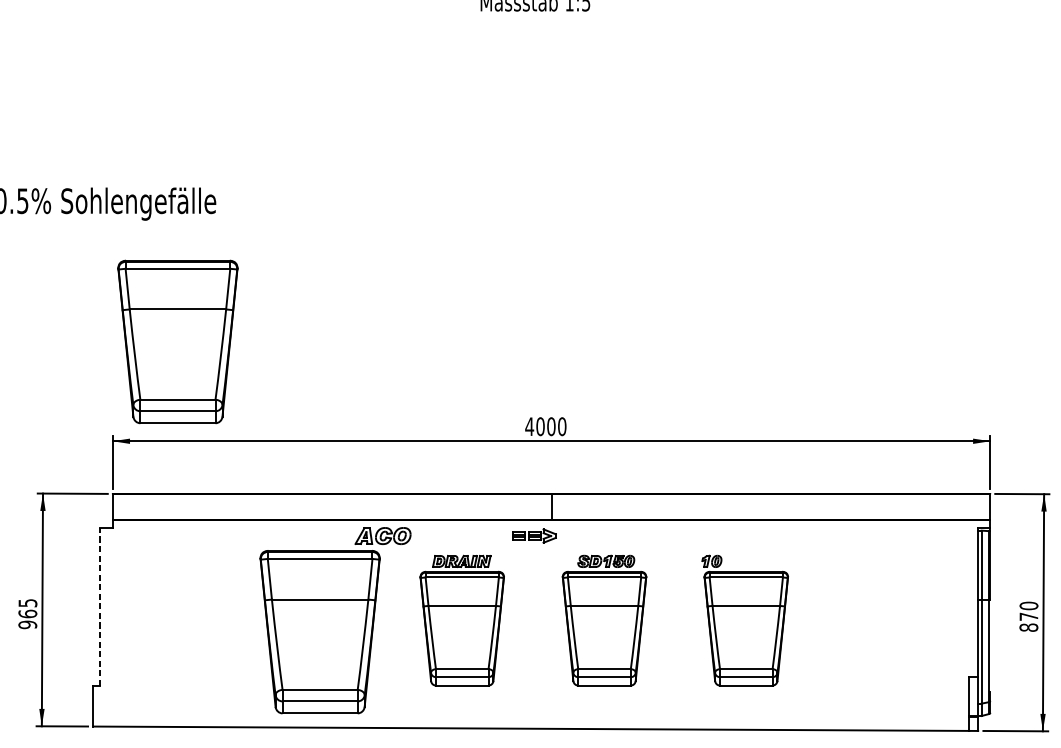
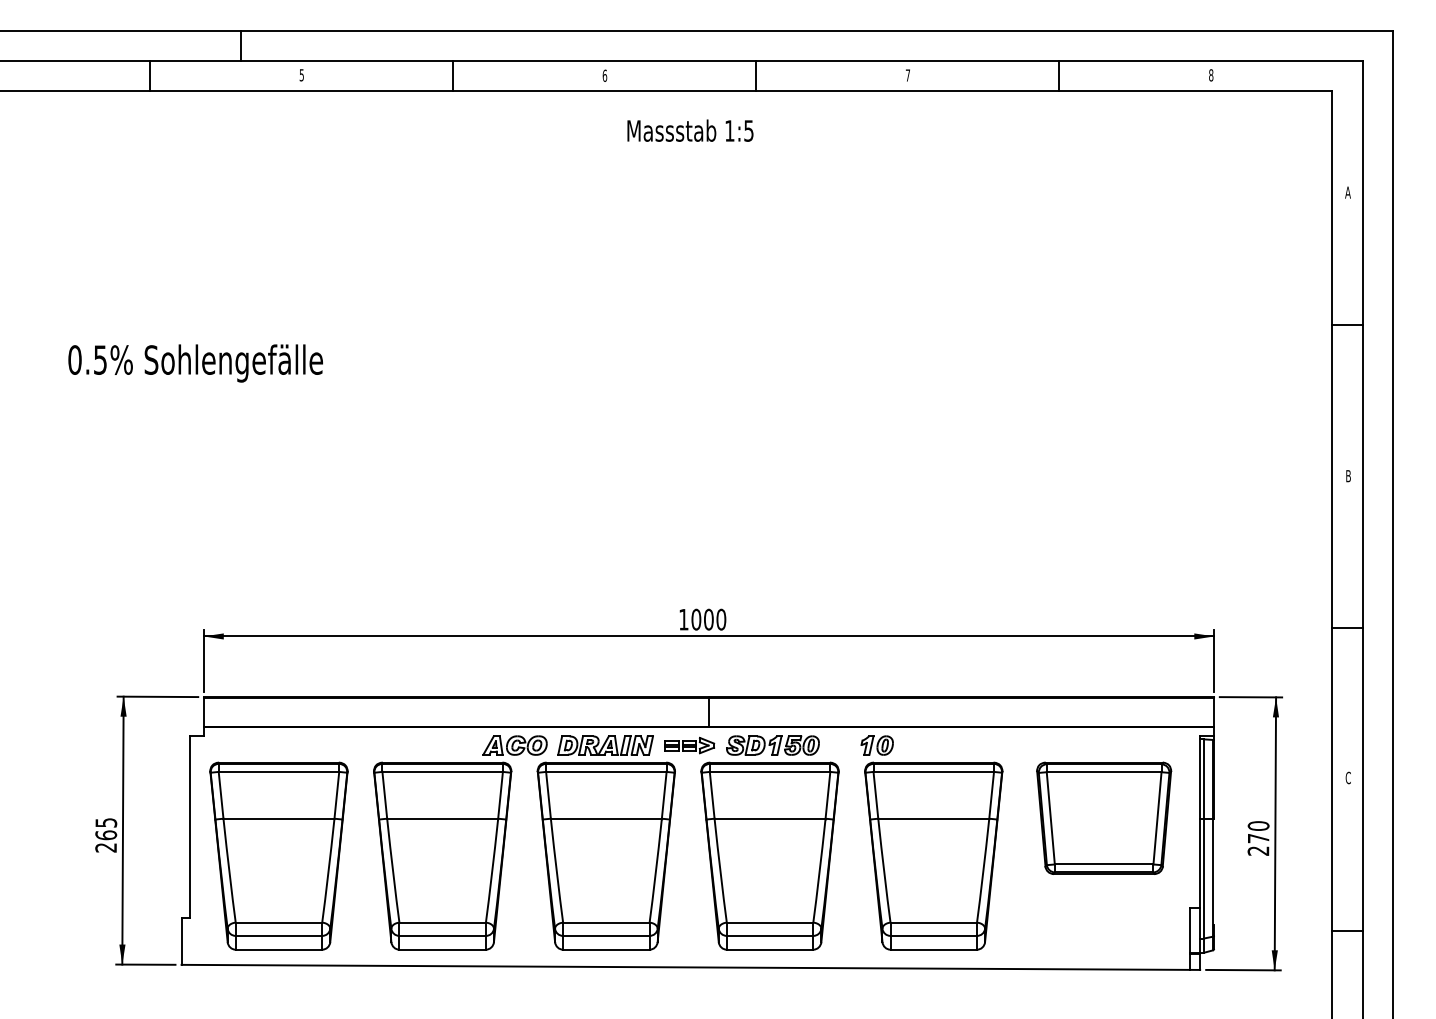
part: (177, 341) -> (278, 855), moved
text: (529, 426) -> (683, 619), 4000 -> 1000
part: (895, 598) -> (1104, 817), added
line: (100, 606) -> (189, 826), dashed -> solid
part: (461, 620) -> (605, 842), size x1.43
part: (604, 620) -> (769, 842), size x1.43
part: (744, 620) -> (931, 842), size x1.43
text: (28, 624) -> (106, 847), 965 -> 265
text: (1028, 627) -> (1258, 850), 870 -> 270

